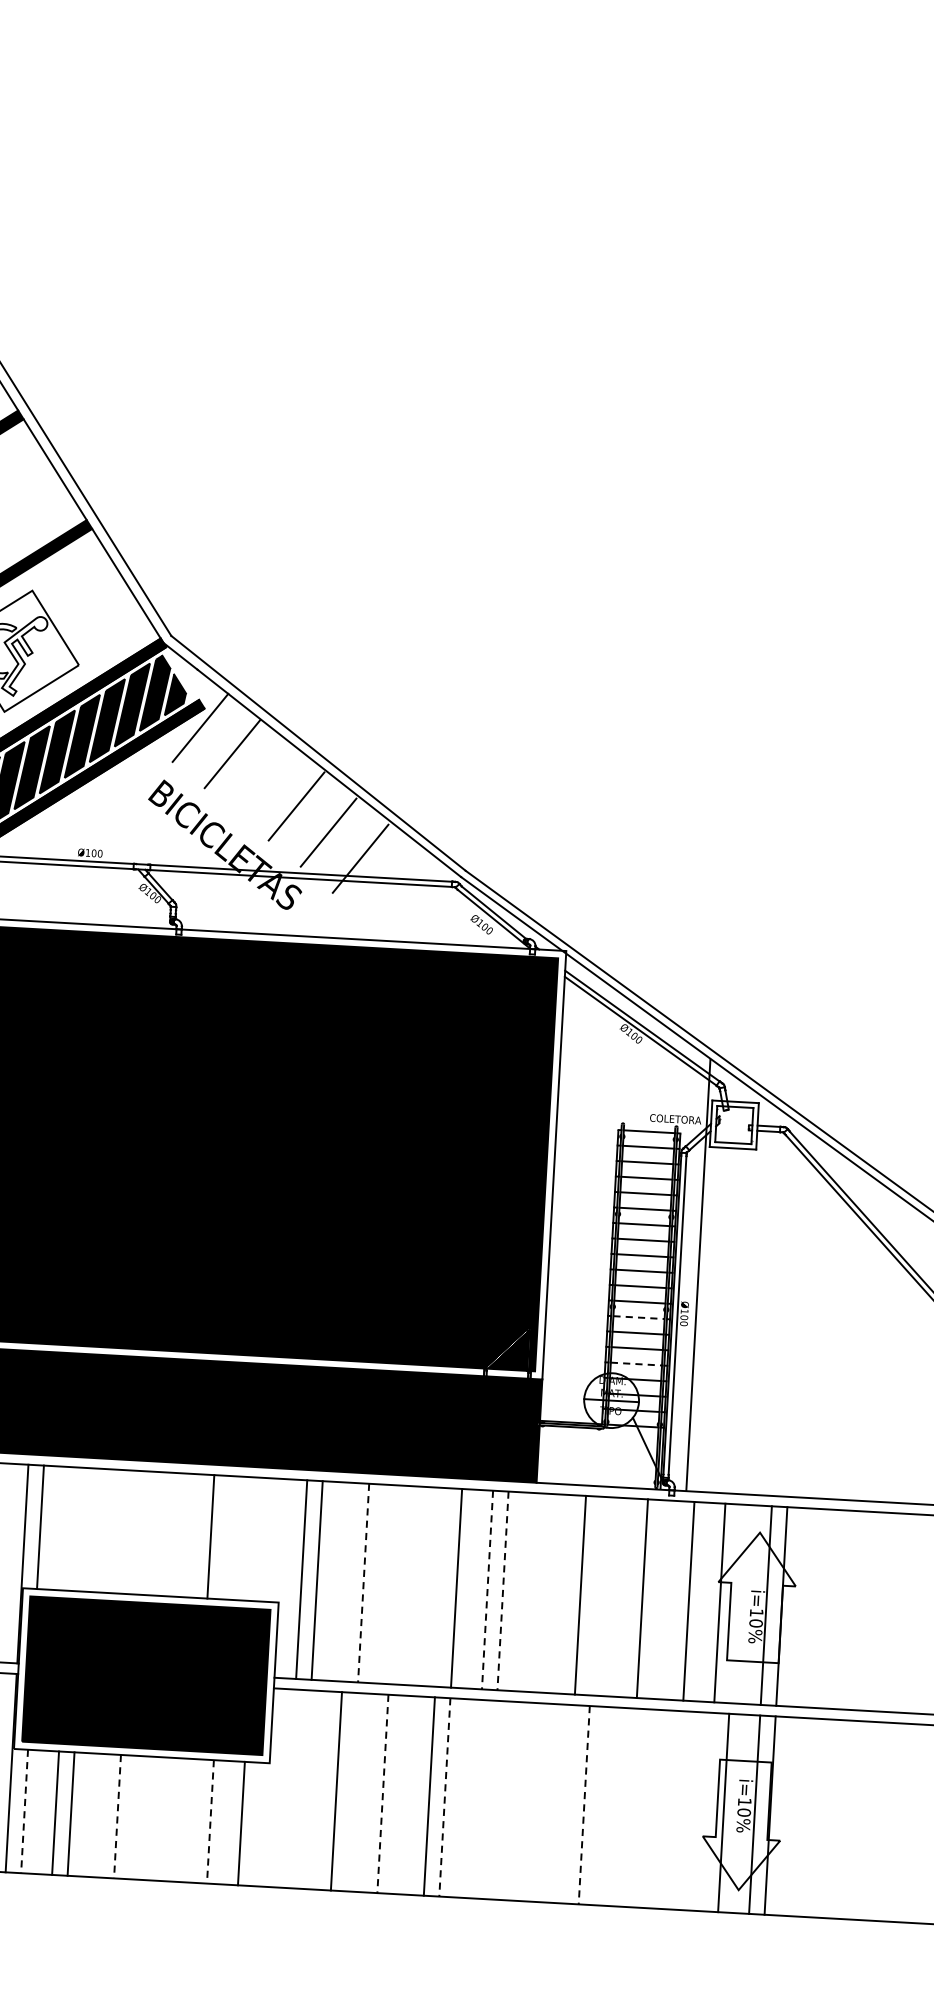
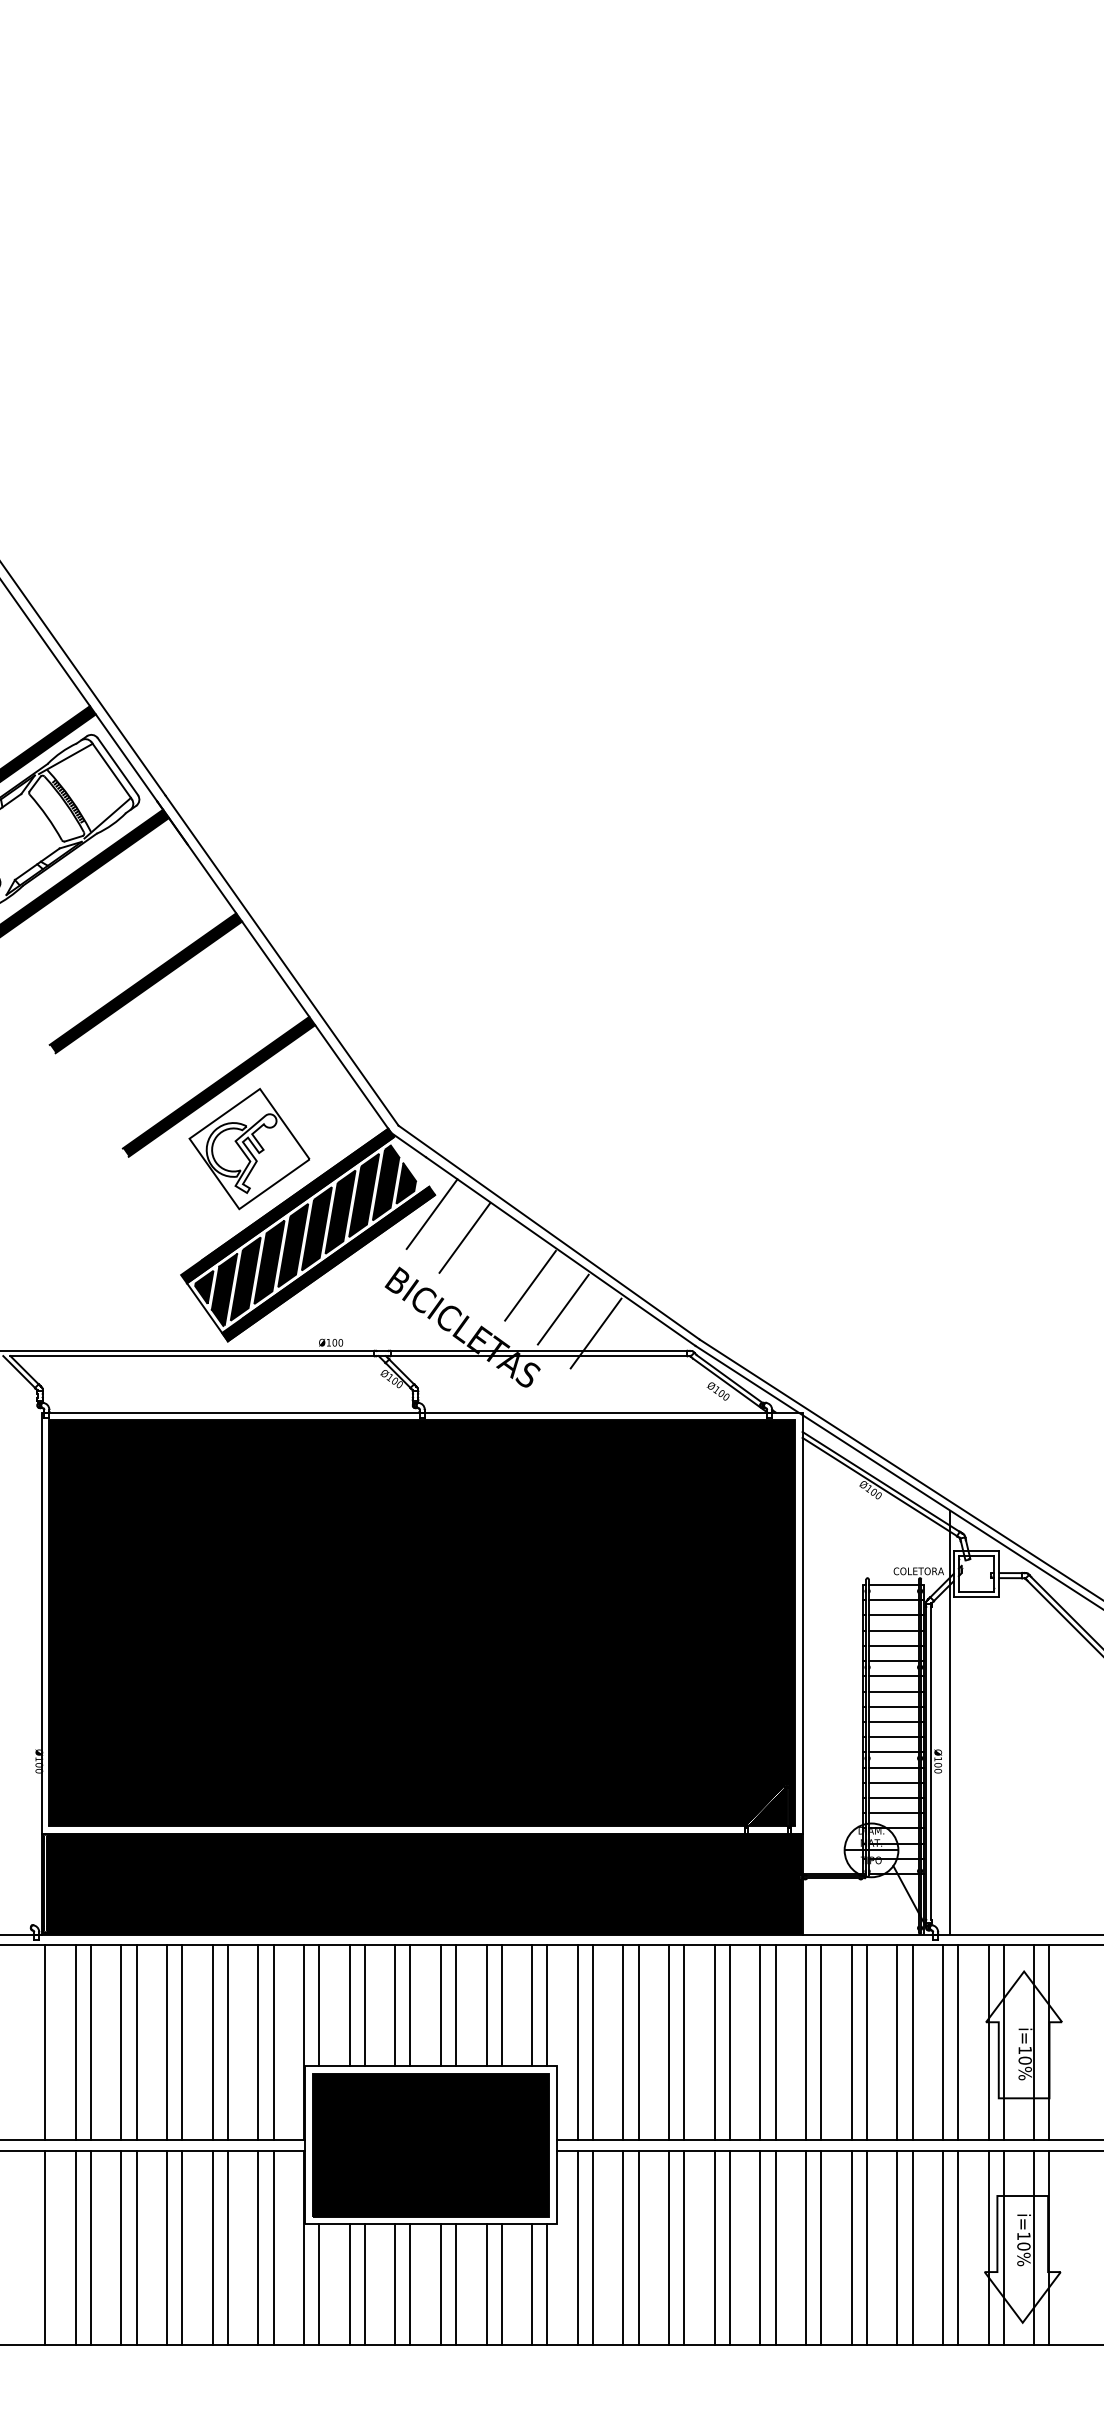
line: (639, 1317) -> (894, 1767), dashed -> solid
line: (637, 1364) -> (894, 1813), dashed -> solid
line: (71, 1528) -> (349, 2005), added
line: (86, 1529) -> (364, 2005), added
line: (118, 1531) -> (395, 2005), added
line: (133, 1532) -> (410, 2005), added
line: (163, 1534) -> (440, 2005), added
line: (180, 1534) -> (456, 2005), added
line: (226, 1537) -> (501, 2005), added
line: (257, 1539) -> (532, 2005), added
line: (272, 1540) -> (547, 2005), added
line: (348, 1582) -> (623, 2042), added
line: (363, 1582) -> (638, 2042), dashed -> solid
line: (395, 1584) -> (669, 2042), added
line: (410, 1585) -> (684, 2042), added
line: (440, 1587) -> (714, 2042), added
line: (487, 1589) -> (760, 2042), dashed -> solid
line: (502, 1590) -> (775, 2042), dashed -> solid
line: (534, 1592) -> (806, 2042), added
line: (549, 1593) -> (821, 2042), added
line: (595, 1595) -> (866, 2042), added
line: (627, 1597) -> (897, 2042), added
line: (672, 1600) -> (942, 2042), added
line: (735, 1603) -> (1003, 2042), added
line: (289, 1788) -> (577, 2247), added
line: (305, 1789) -> (593, 2247), added
line: (351, 1791) -> (638, 2247), added
line: (383, 1794) -> (669, 2248), dashed -> solid
line: (398, 1794) -> (684, 2247), added
line: (444, 1797) -> (729, 2248), dashed -> solid
line: (475, 1798) -> (760, 2247), added
line: (491, 1799) -> (775, 2247), added
line: (522, 1801) -> (806, 2247), added
line: (538, 1802) -> (821, 2247), added
line: (568, 1803) -> (851, 2247), added
line: (583, 1805) -> (866, 2248), dashed -> solid
line: (615, 1806) -> (897, 2247), added
line: (630, 1807) -> (912, 2247), added
line: (661, 1808) -> (942, 2247), added
line: (677, 1809) -> (958, 2247), added
line: (24, 1811) -> (319, 2284), dashed -> solid
line: (708, 1811) -> (988, 2247), added
line: (102, 1815) -> (395, 2284), added
line: (117, 1816) -> (410, 2284), dashed -> solid
line: (148, 1818) -> (440, 2284), added
line: (164, 1818) -> (456, 2284), added
line: (194, 1820) -> (486, 2284), added
line: (210, 1821) -> (501, 2284), dashed -> solid
line: (257, 1824) -> (547, 2284), added

